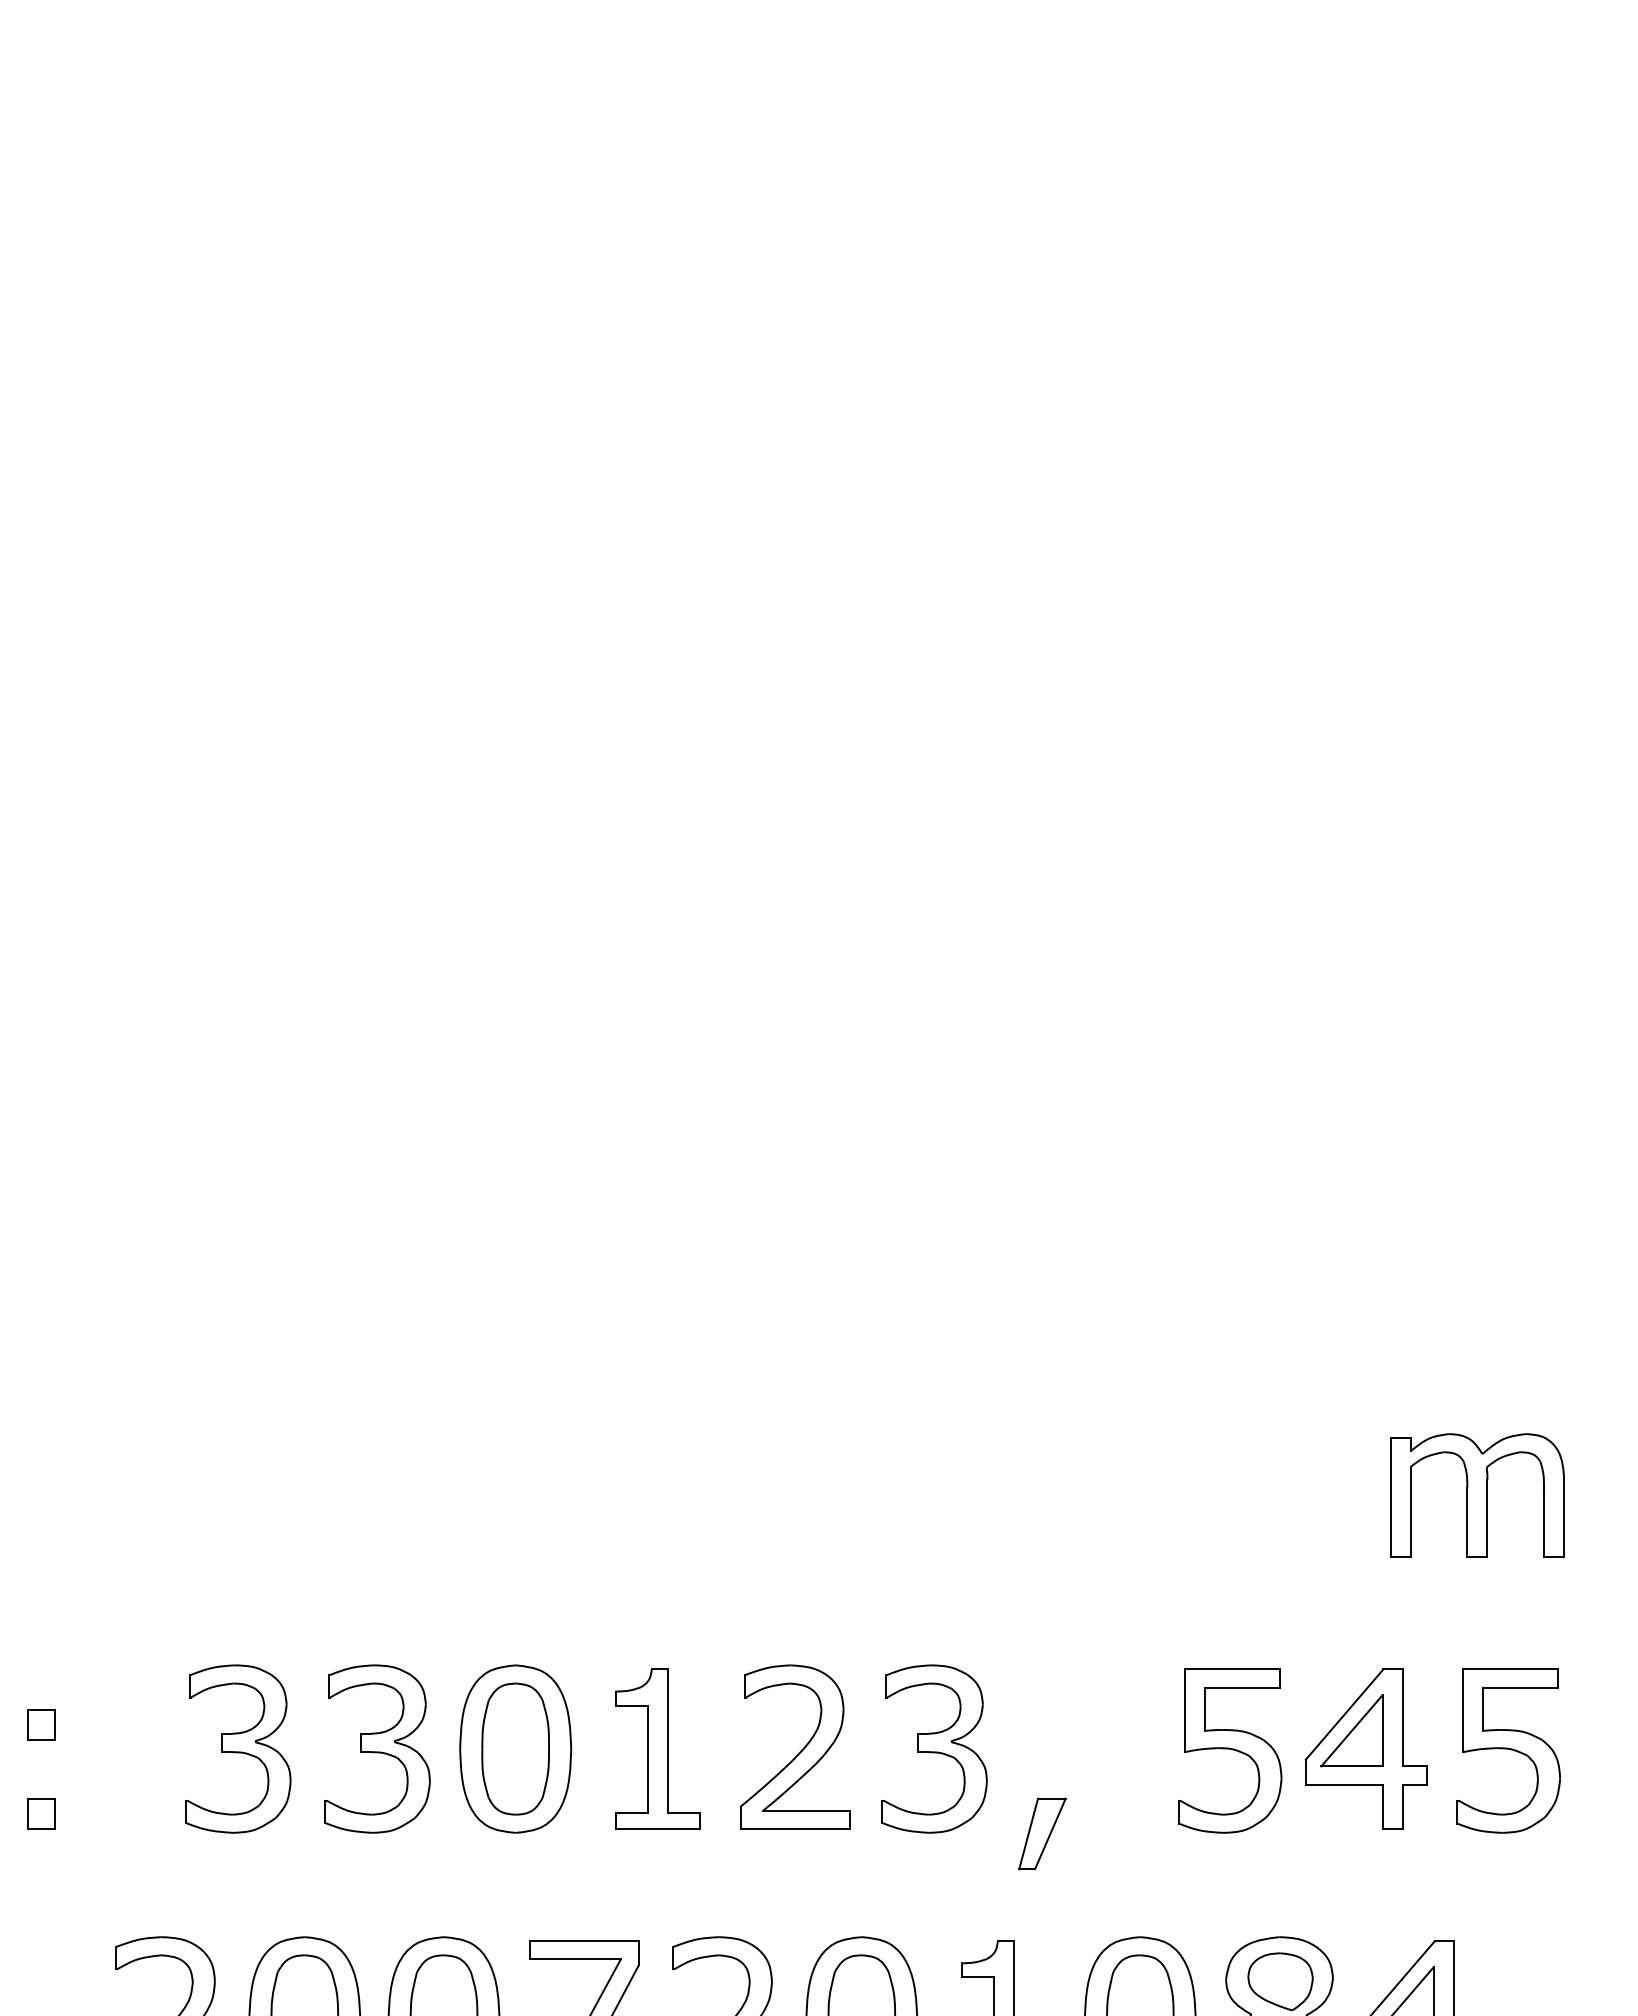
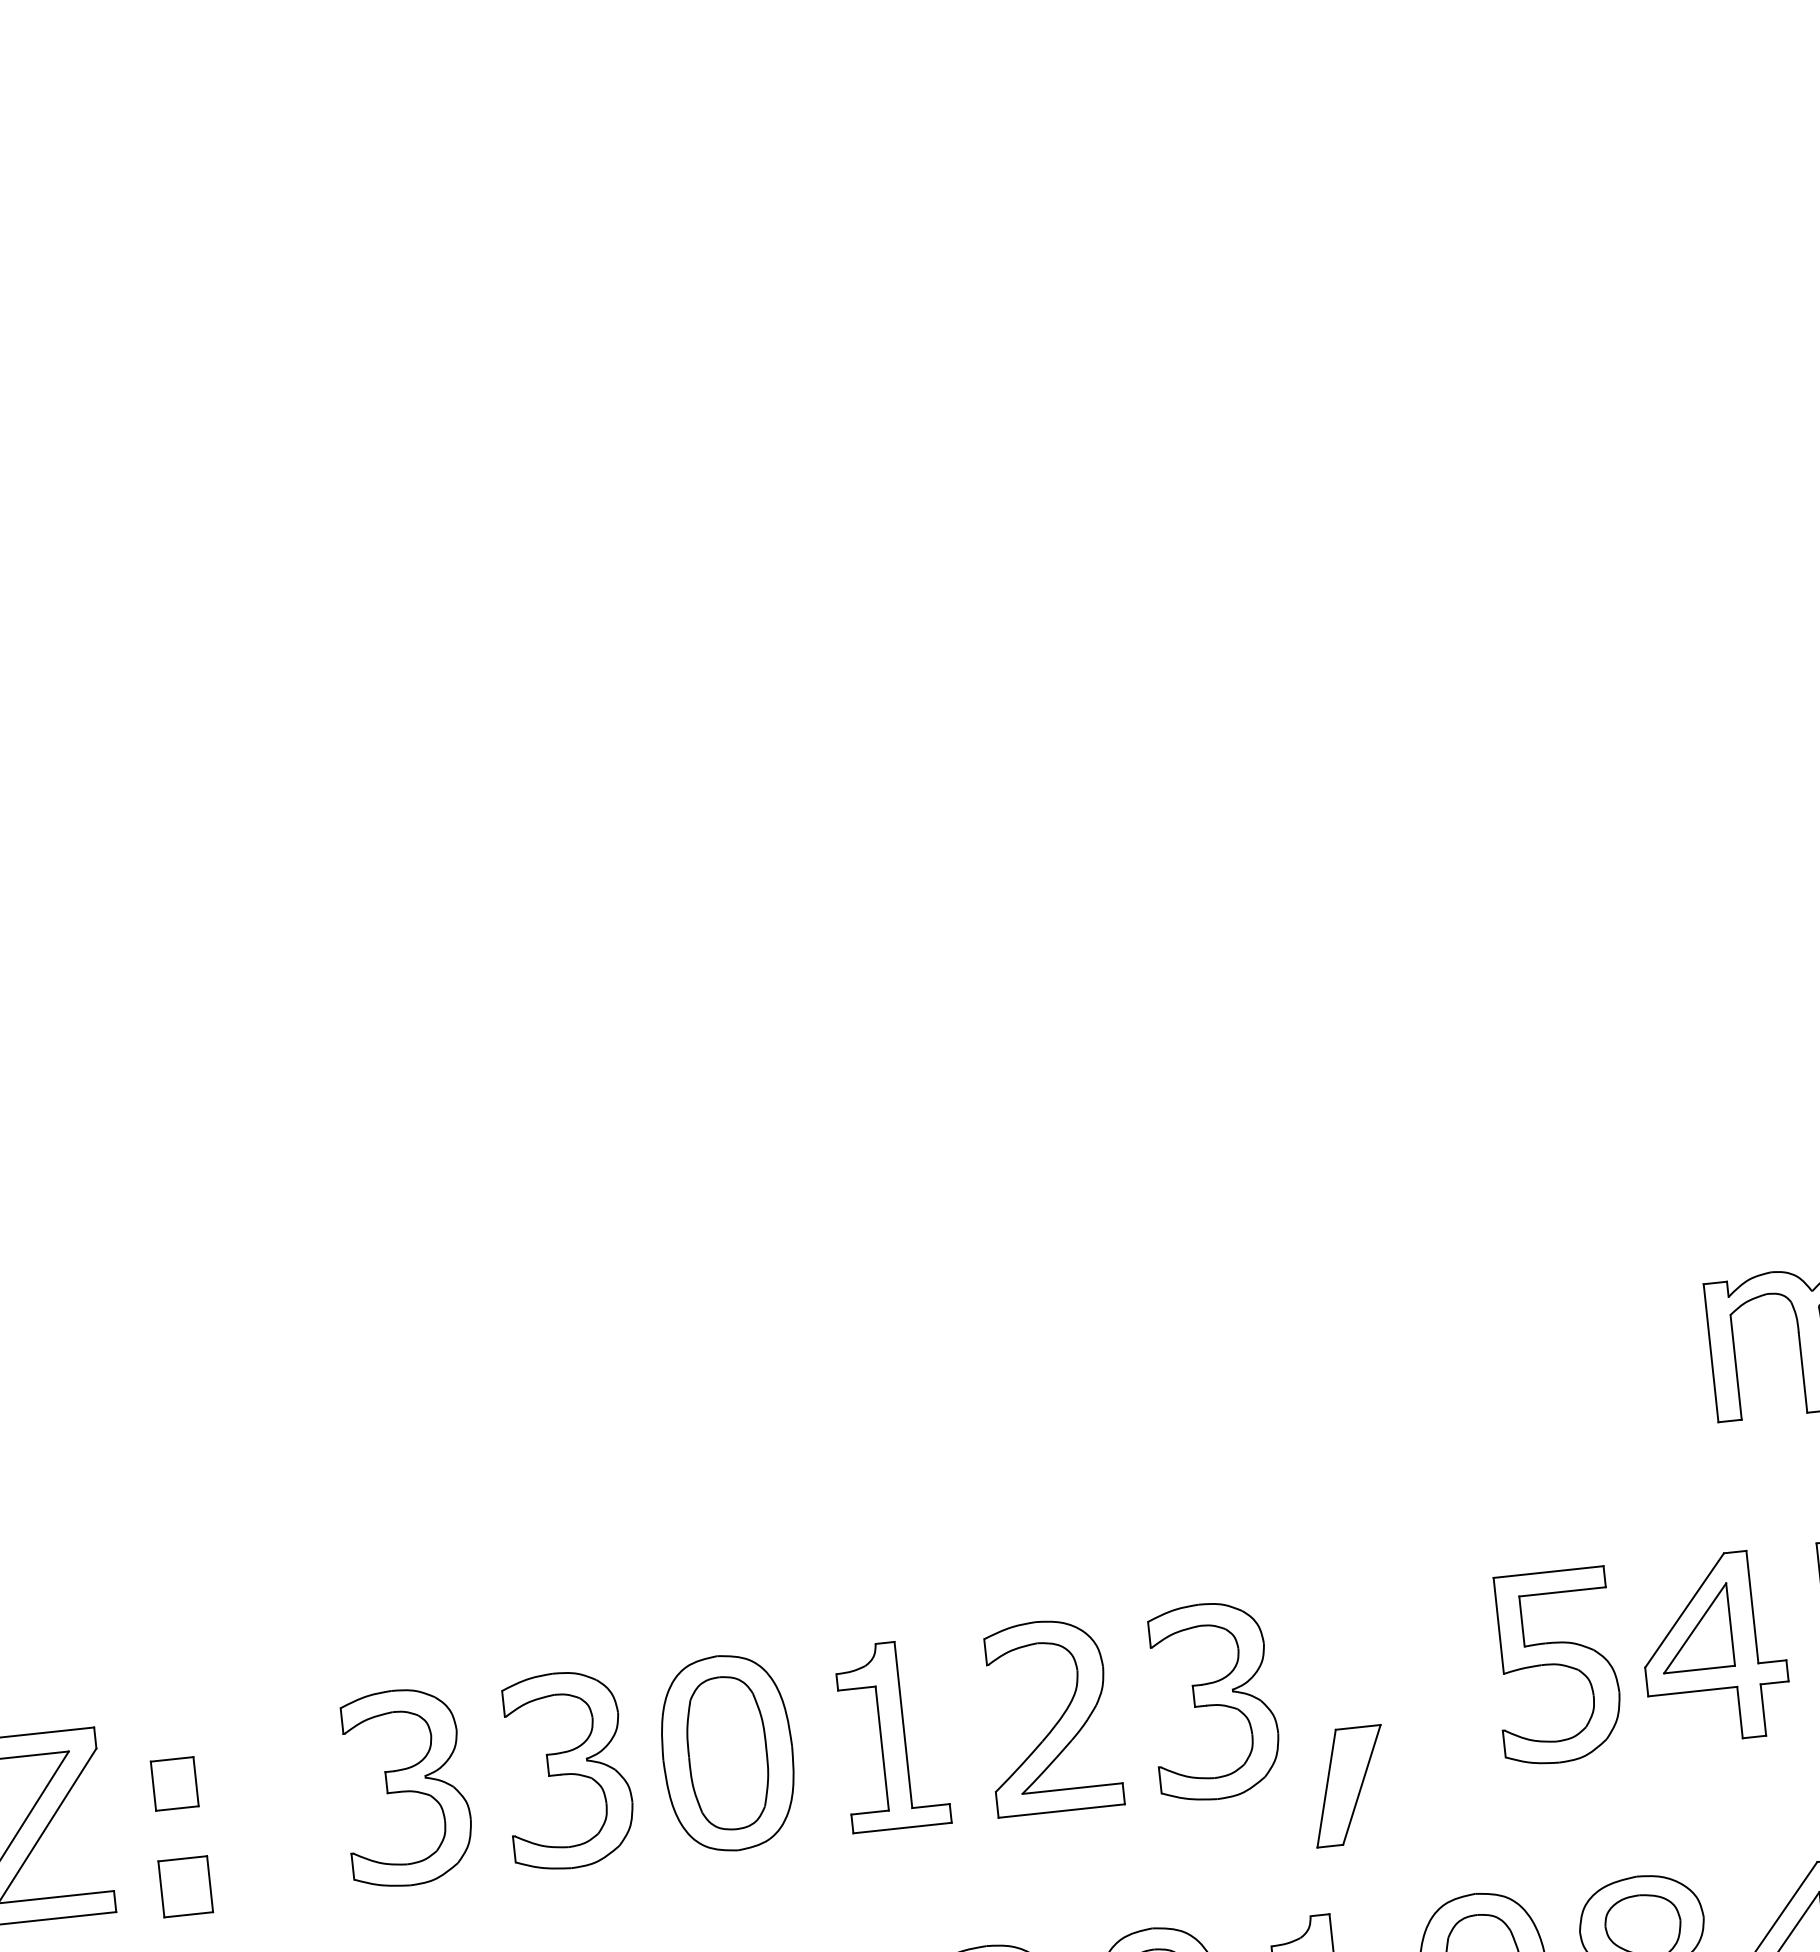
part: (41, 1724) -> (174, 1783), size x1.4
part: (41, 1813) -> (185, 1886), size x1.6
part: (1042, 1833) -> (1349, 1785), size x1.4

